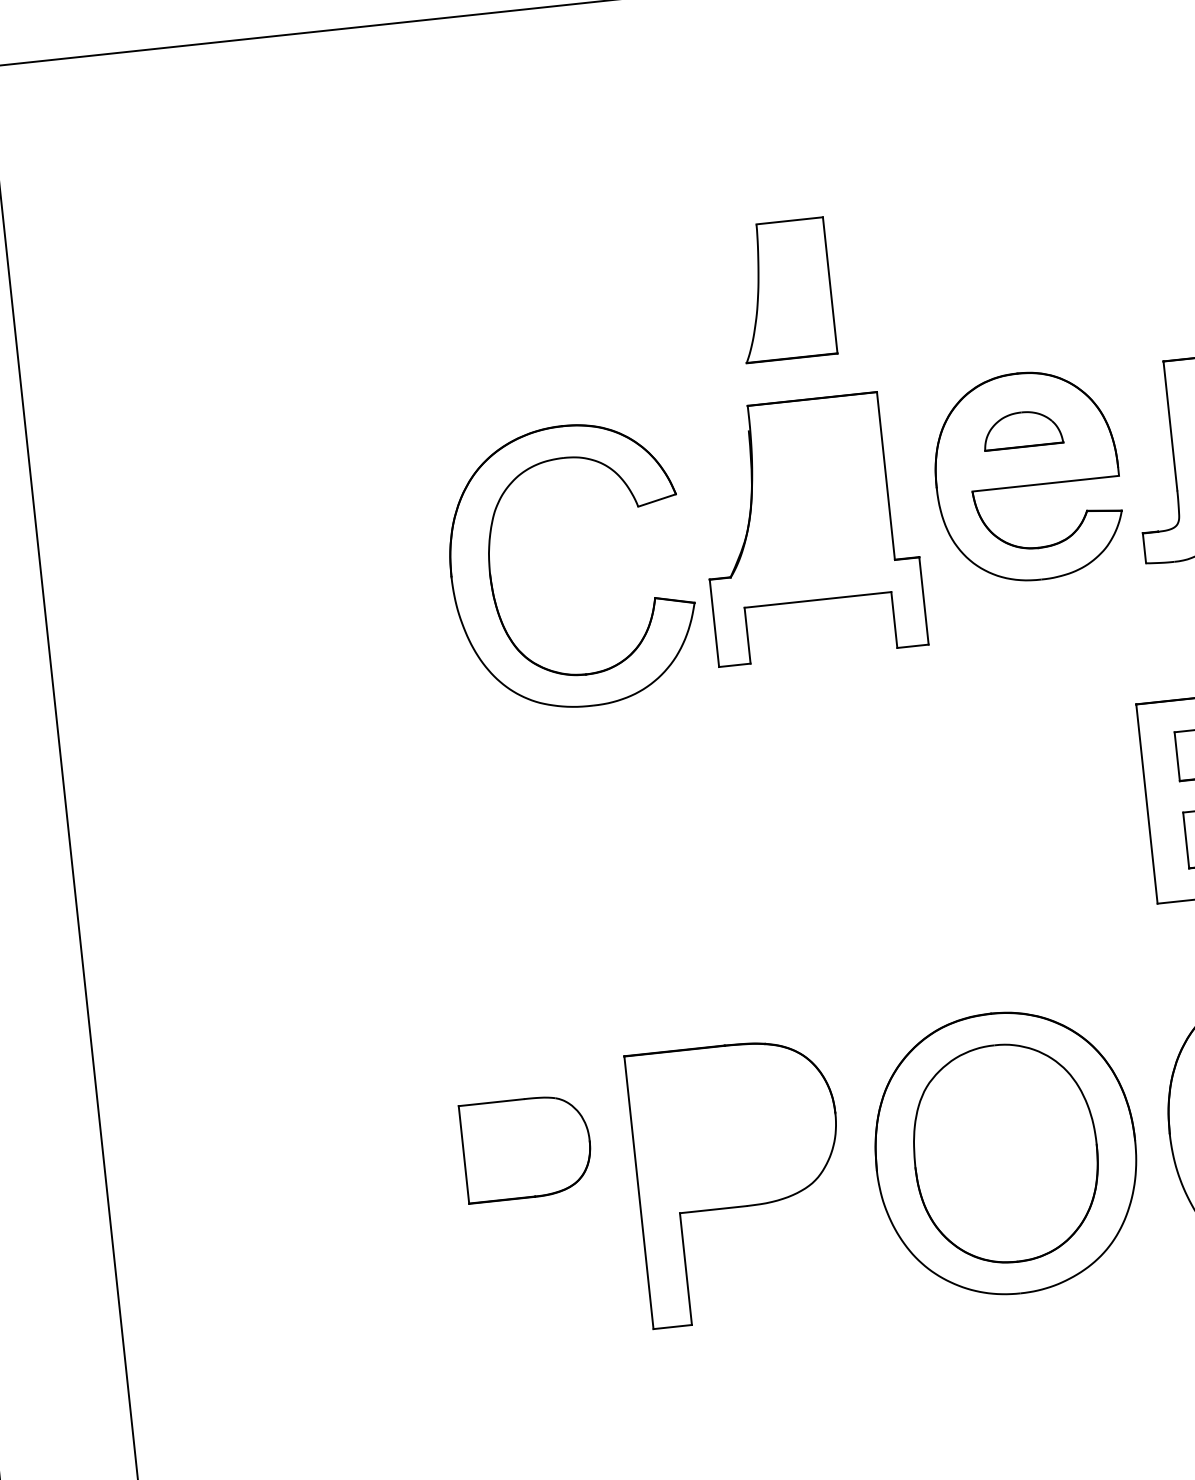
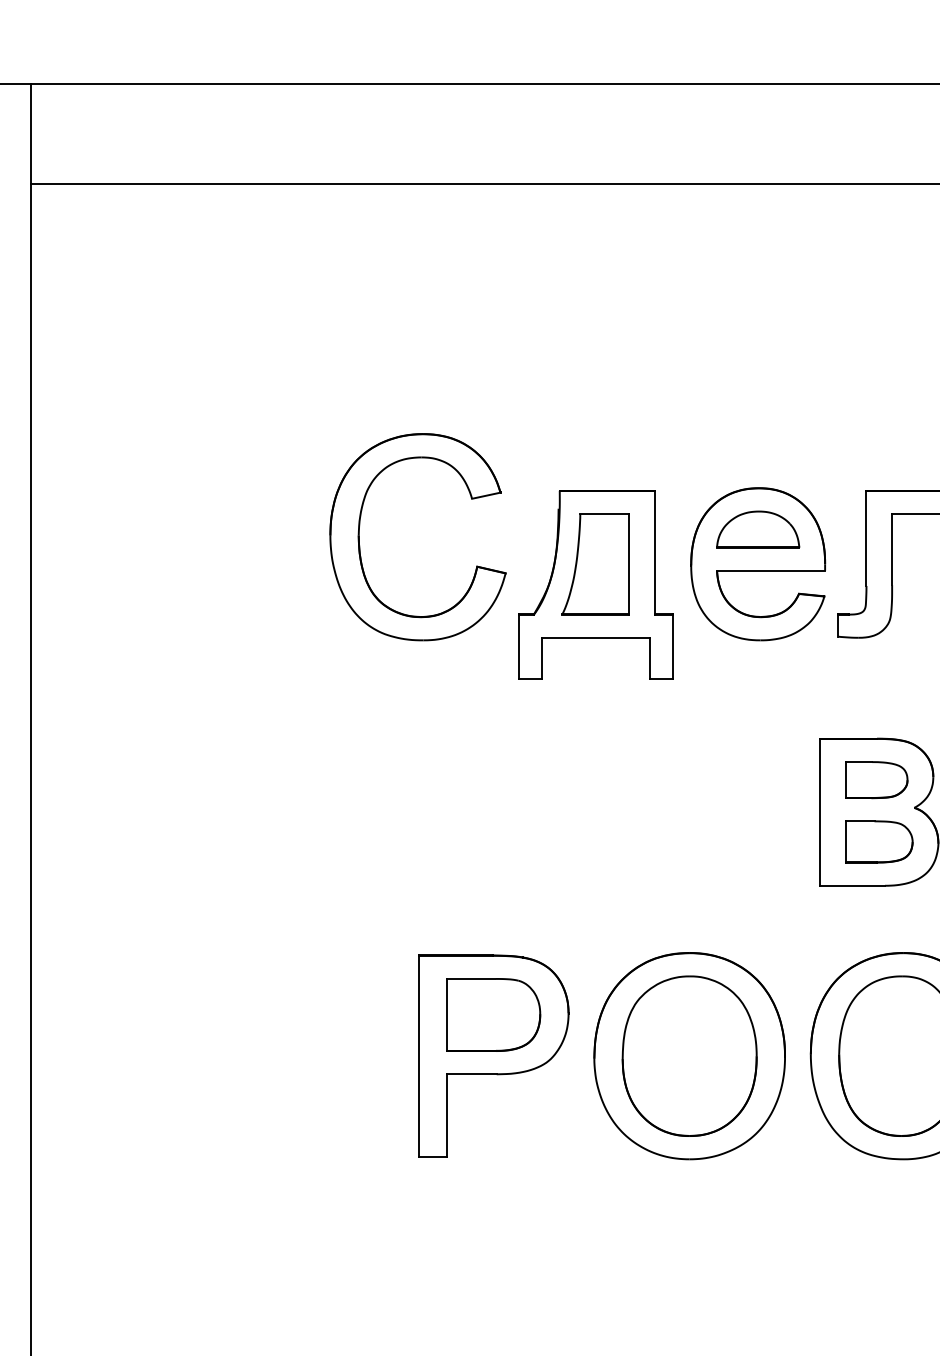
part: (784, 290) -> (595, 564), moved
part: (1022, 429) -> (758, 529), size x1.43
part: (493, 586) -> (360, 545), moved
part: (526, 1147) -> (493, 1014), moved

